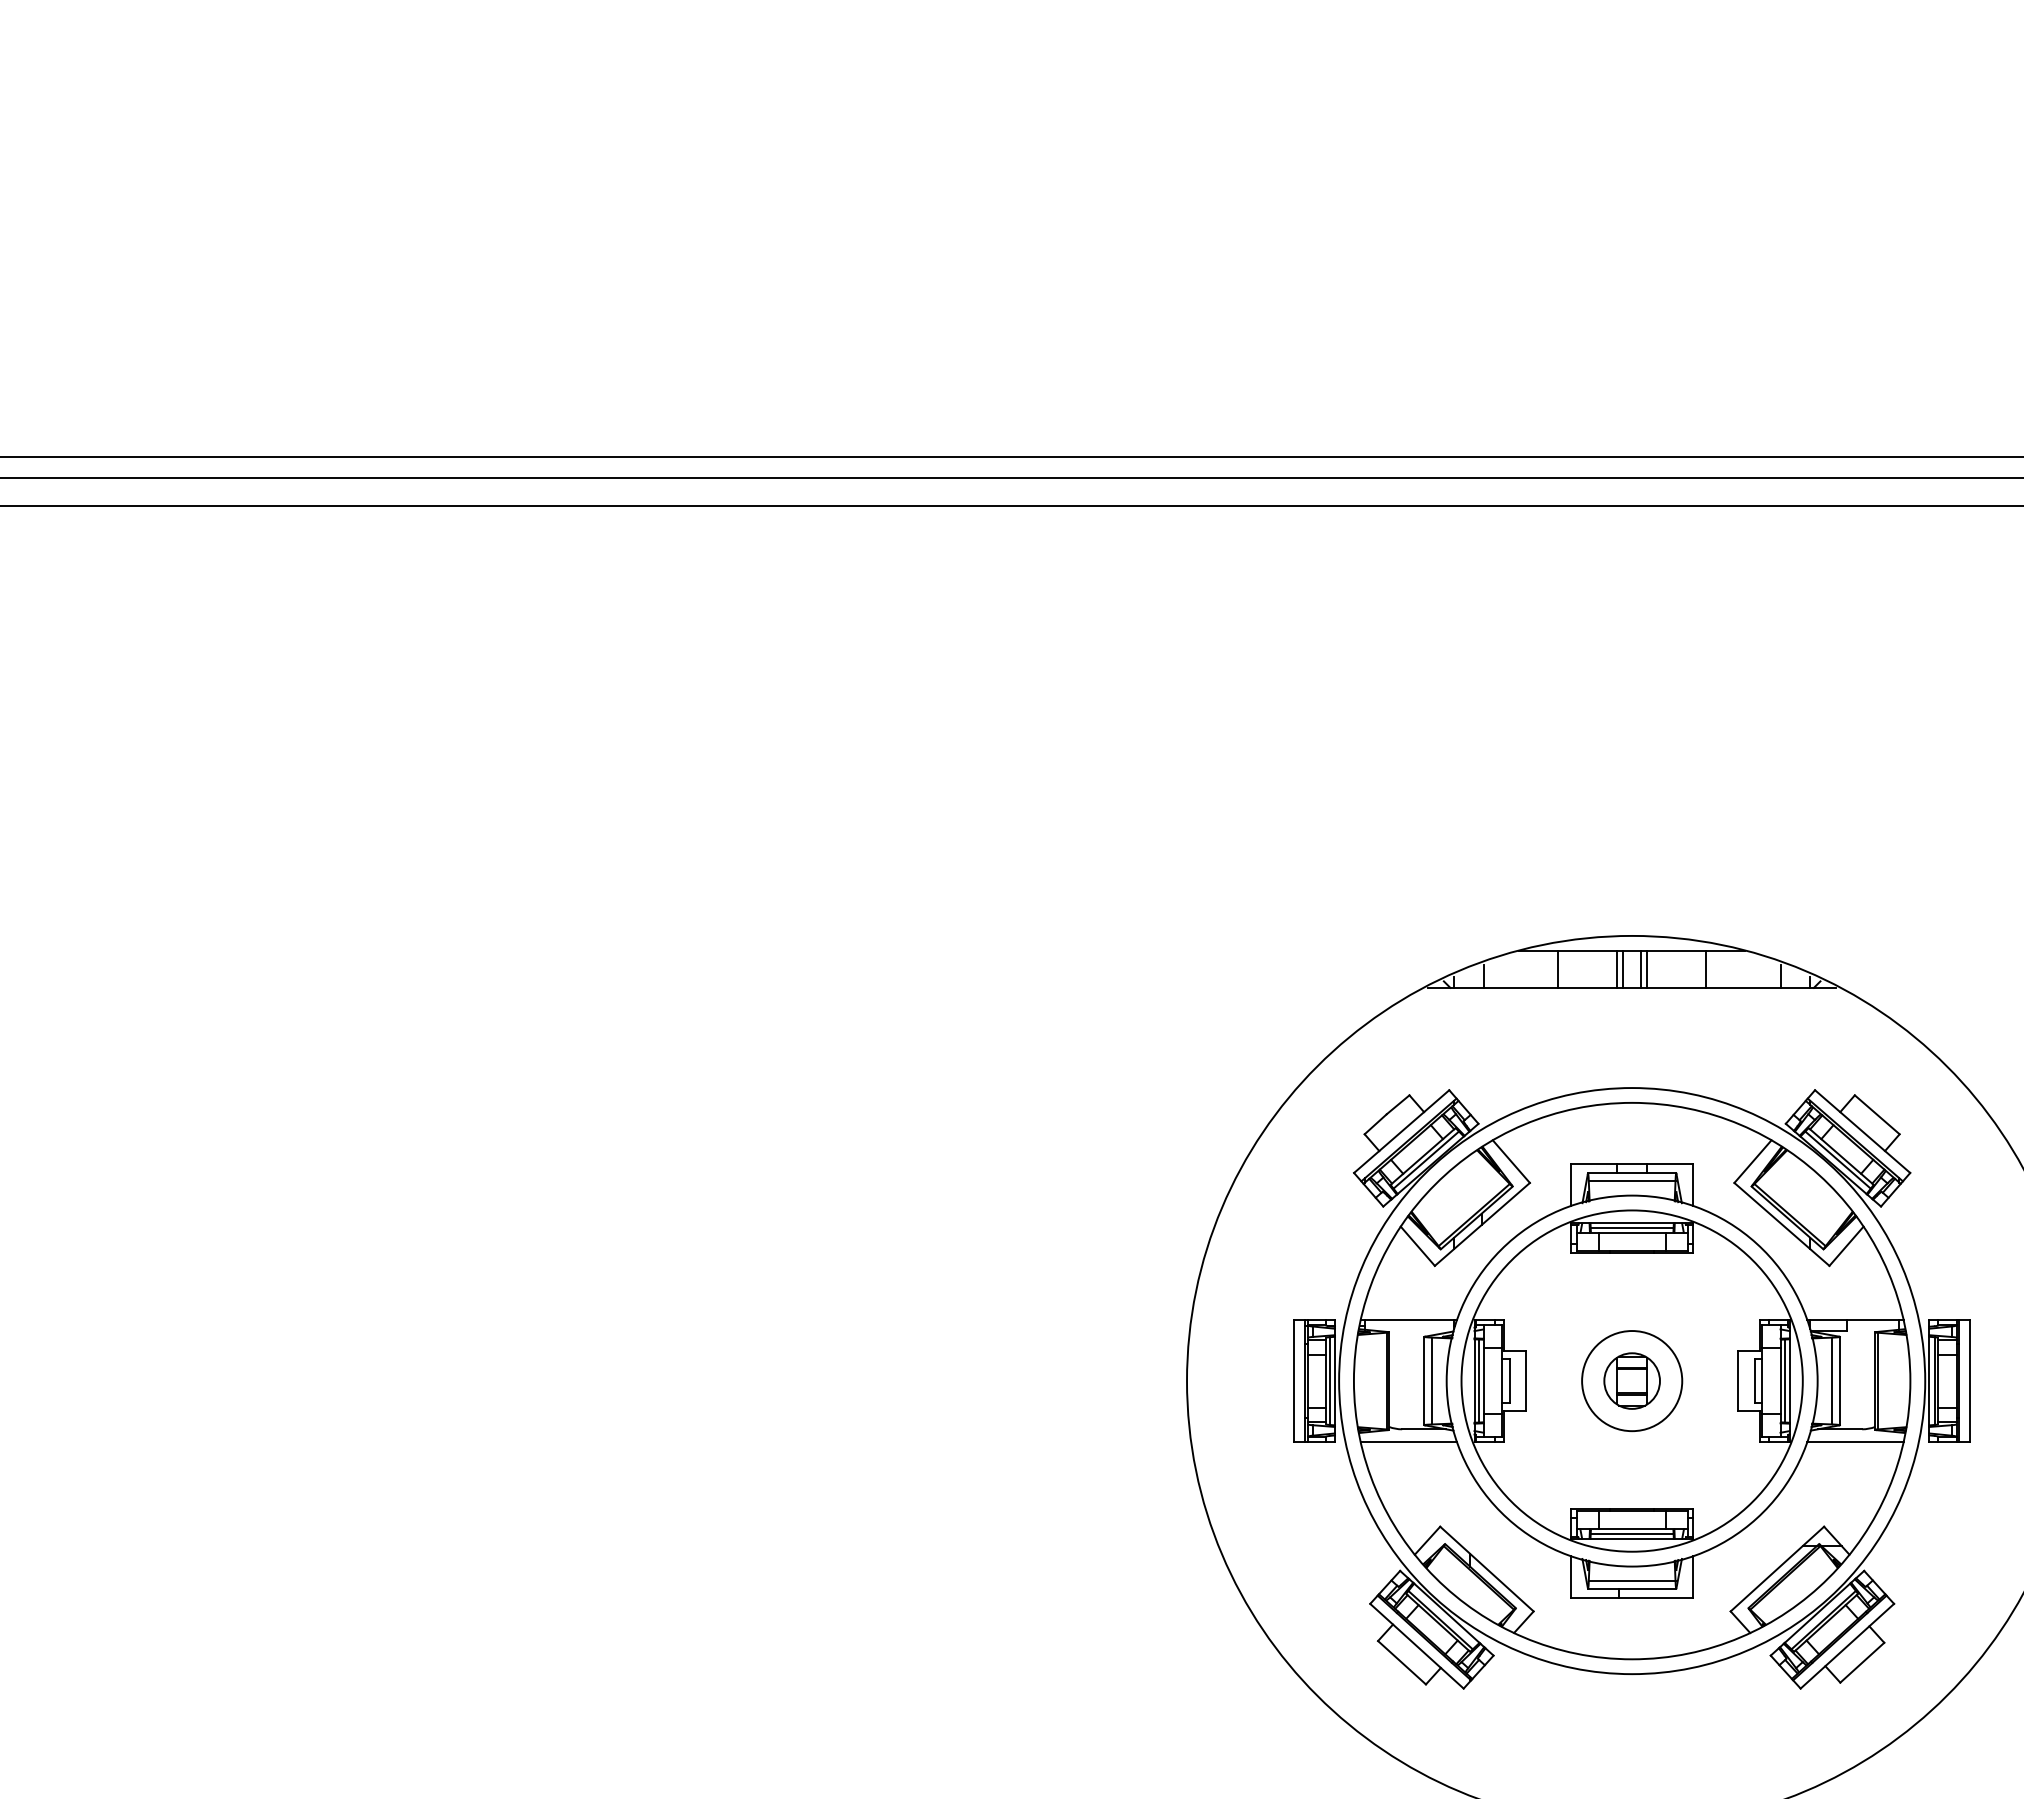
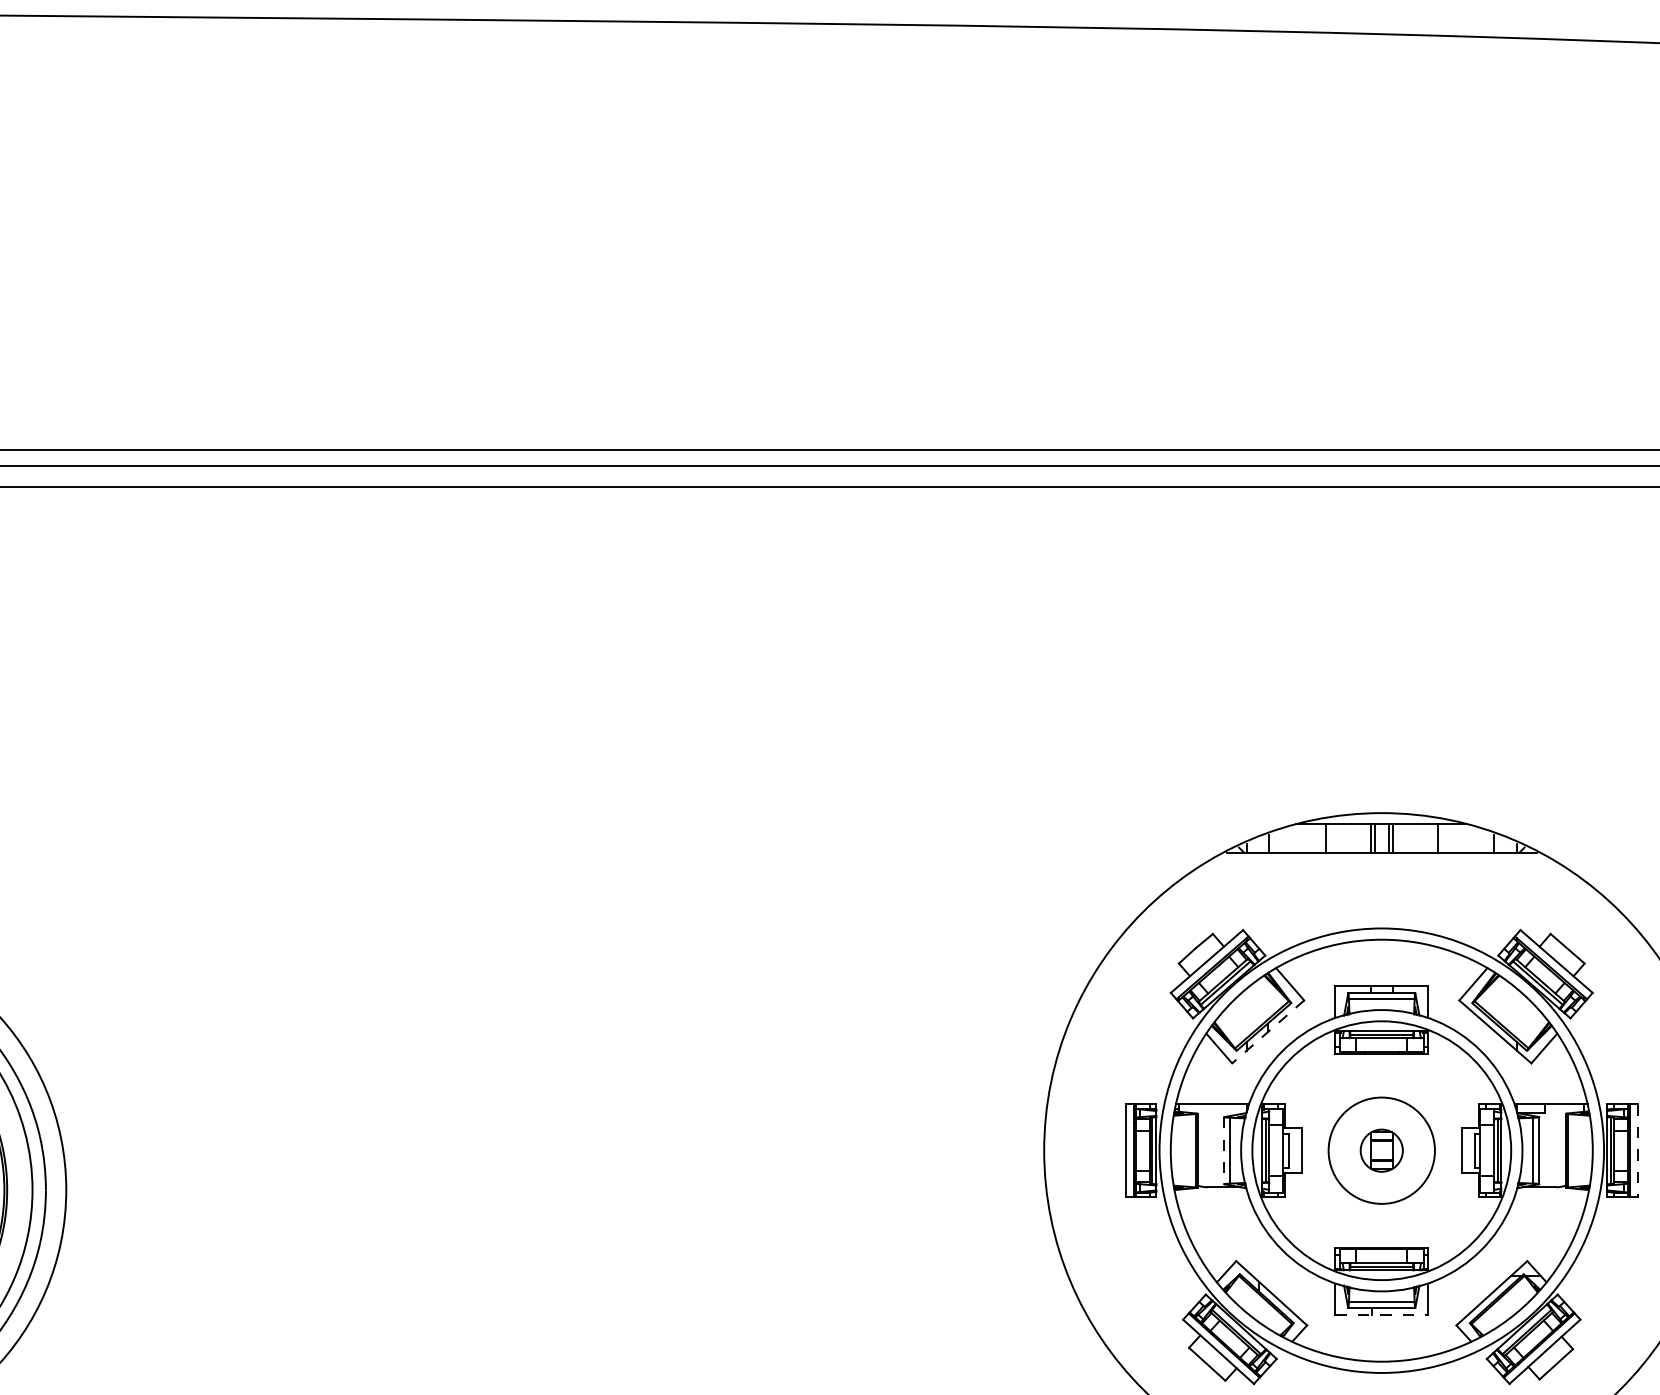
line: (1482, 1223) -> (1268, 1031), solid -> dashed
circle: (1631, 1380) -> (1381, 1150), size x1.4
line: (1424, 1382) -> (1224, 1151), solid -> dashed
line: (1970, 1382) -> (1638, 1151), solid -> dashed
line: (1408, 1442) -> (1212, 1197), removed
line: (1854, 1442) -> (1550, 1197), removed
line: (1633, 1598) -> (1382, 1315), solid -> dashed

